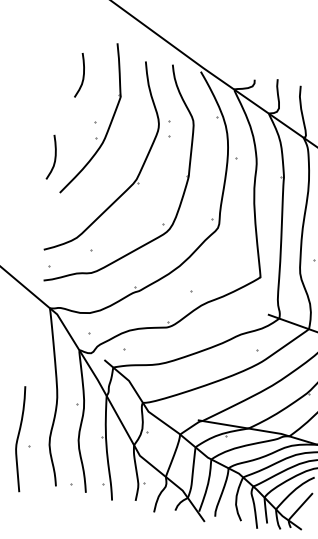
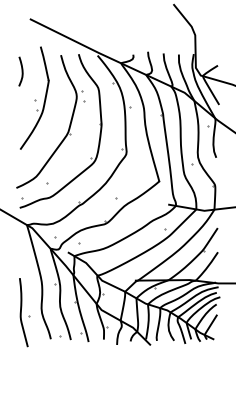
curve: (53, 157) -> (12, 127), removed

